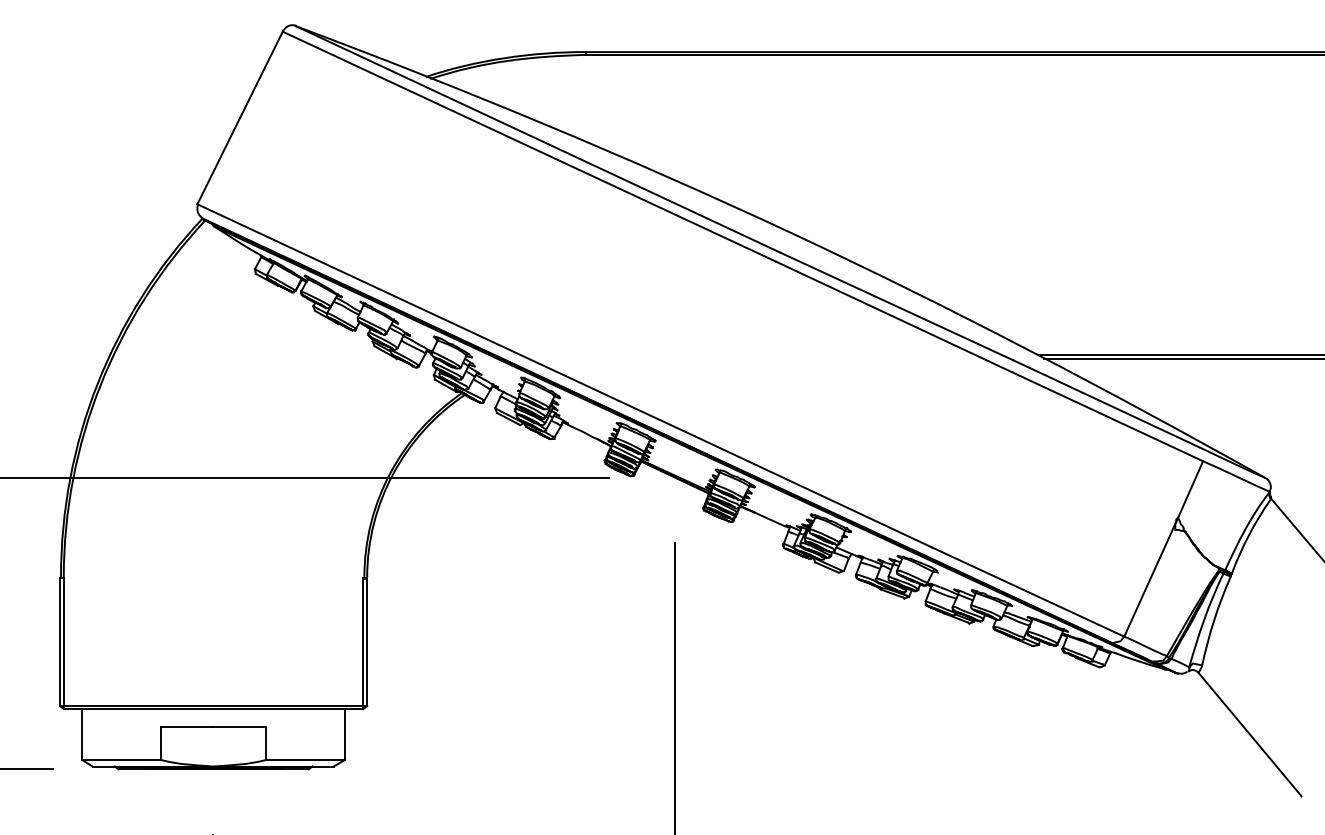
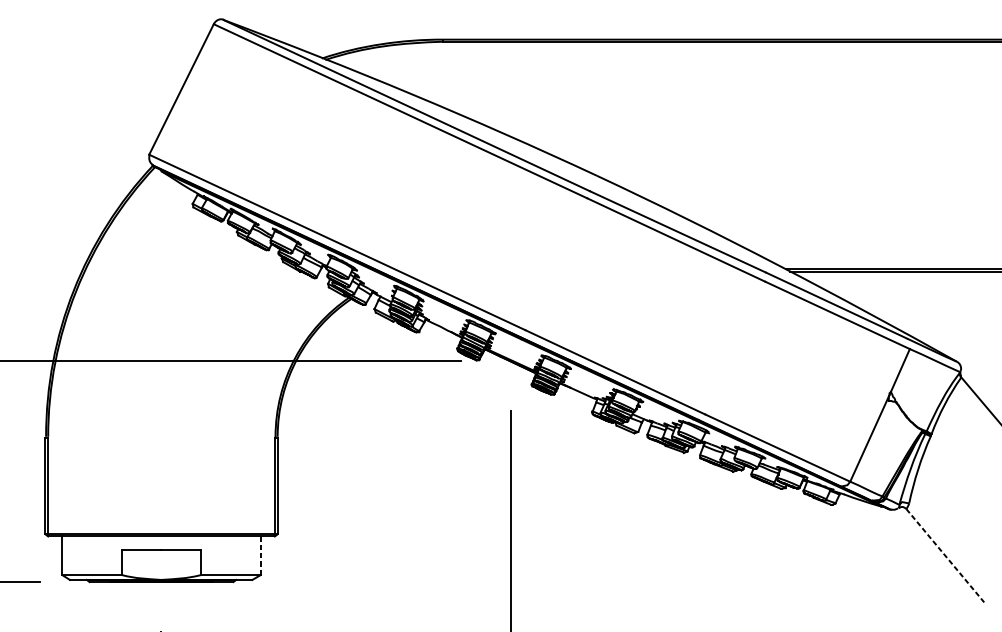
line: (344, 734) -> (260, 555), solid -> dashed
line: (1250, 734) -> (945, 555), solid -> dashed

